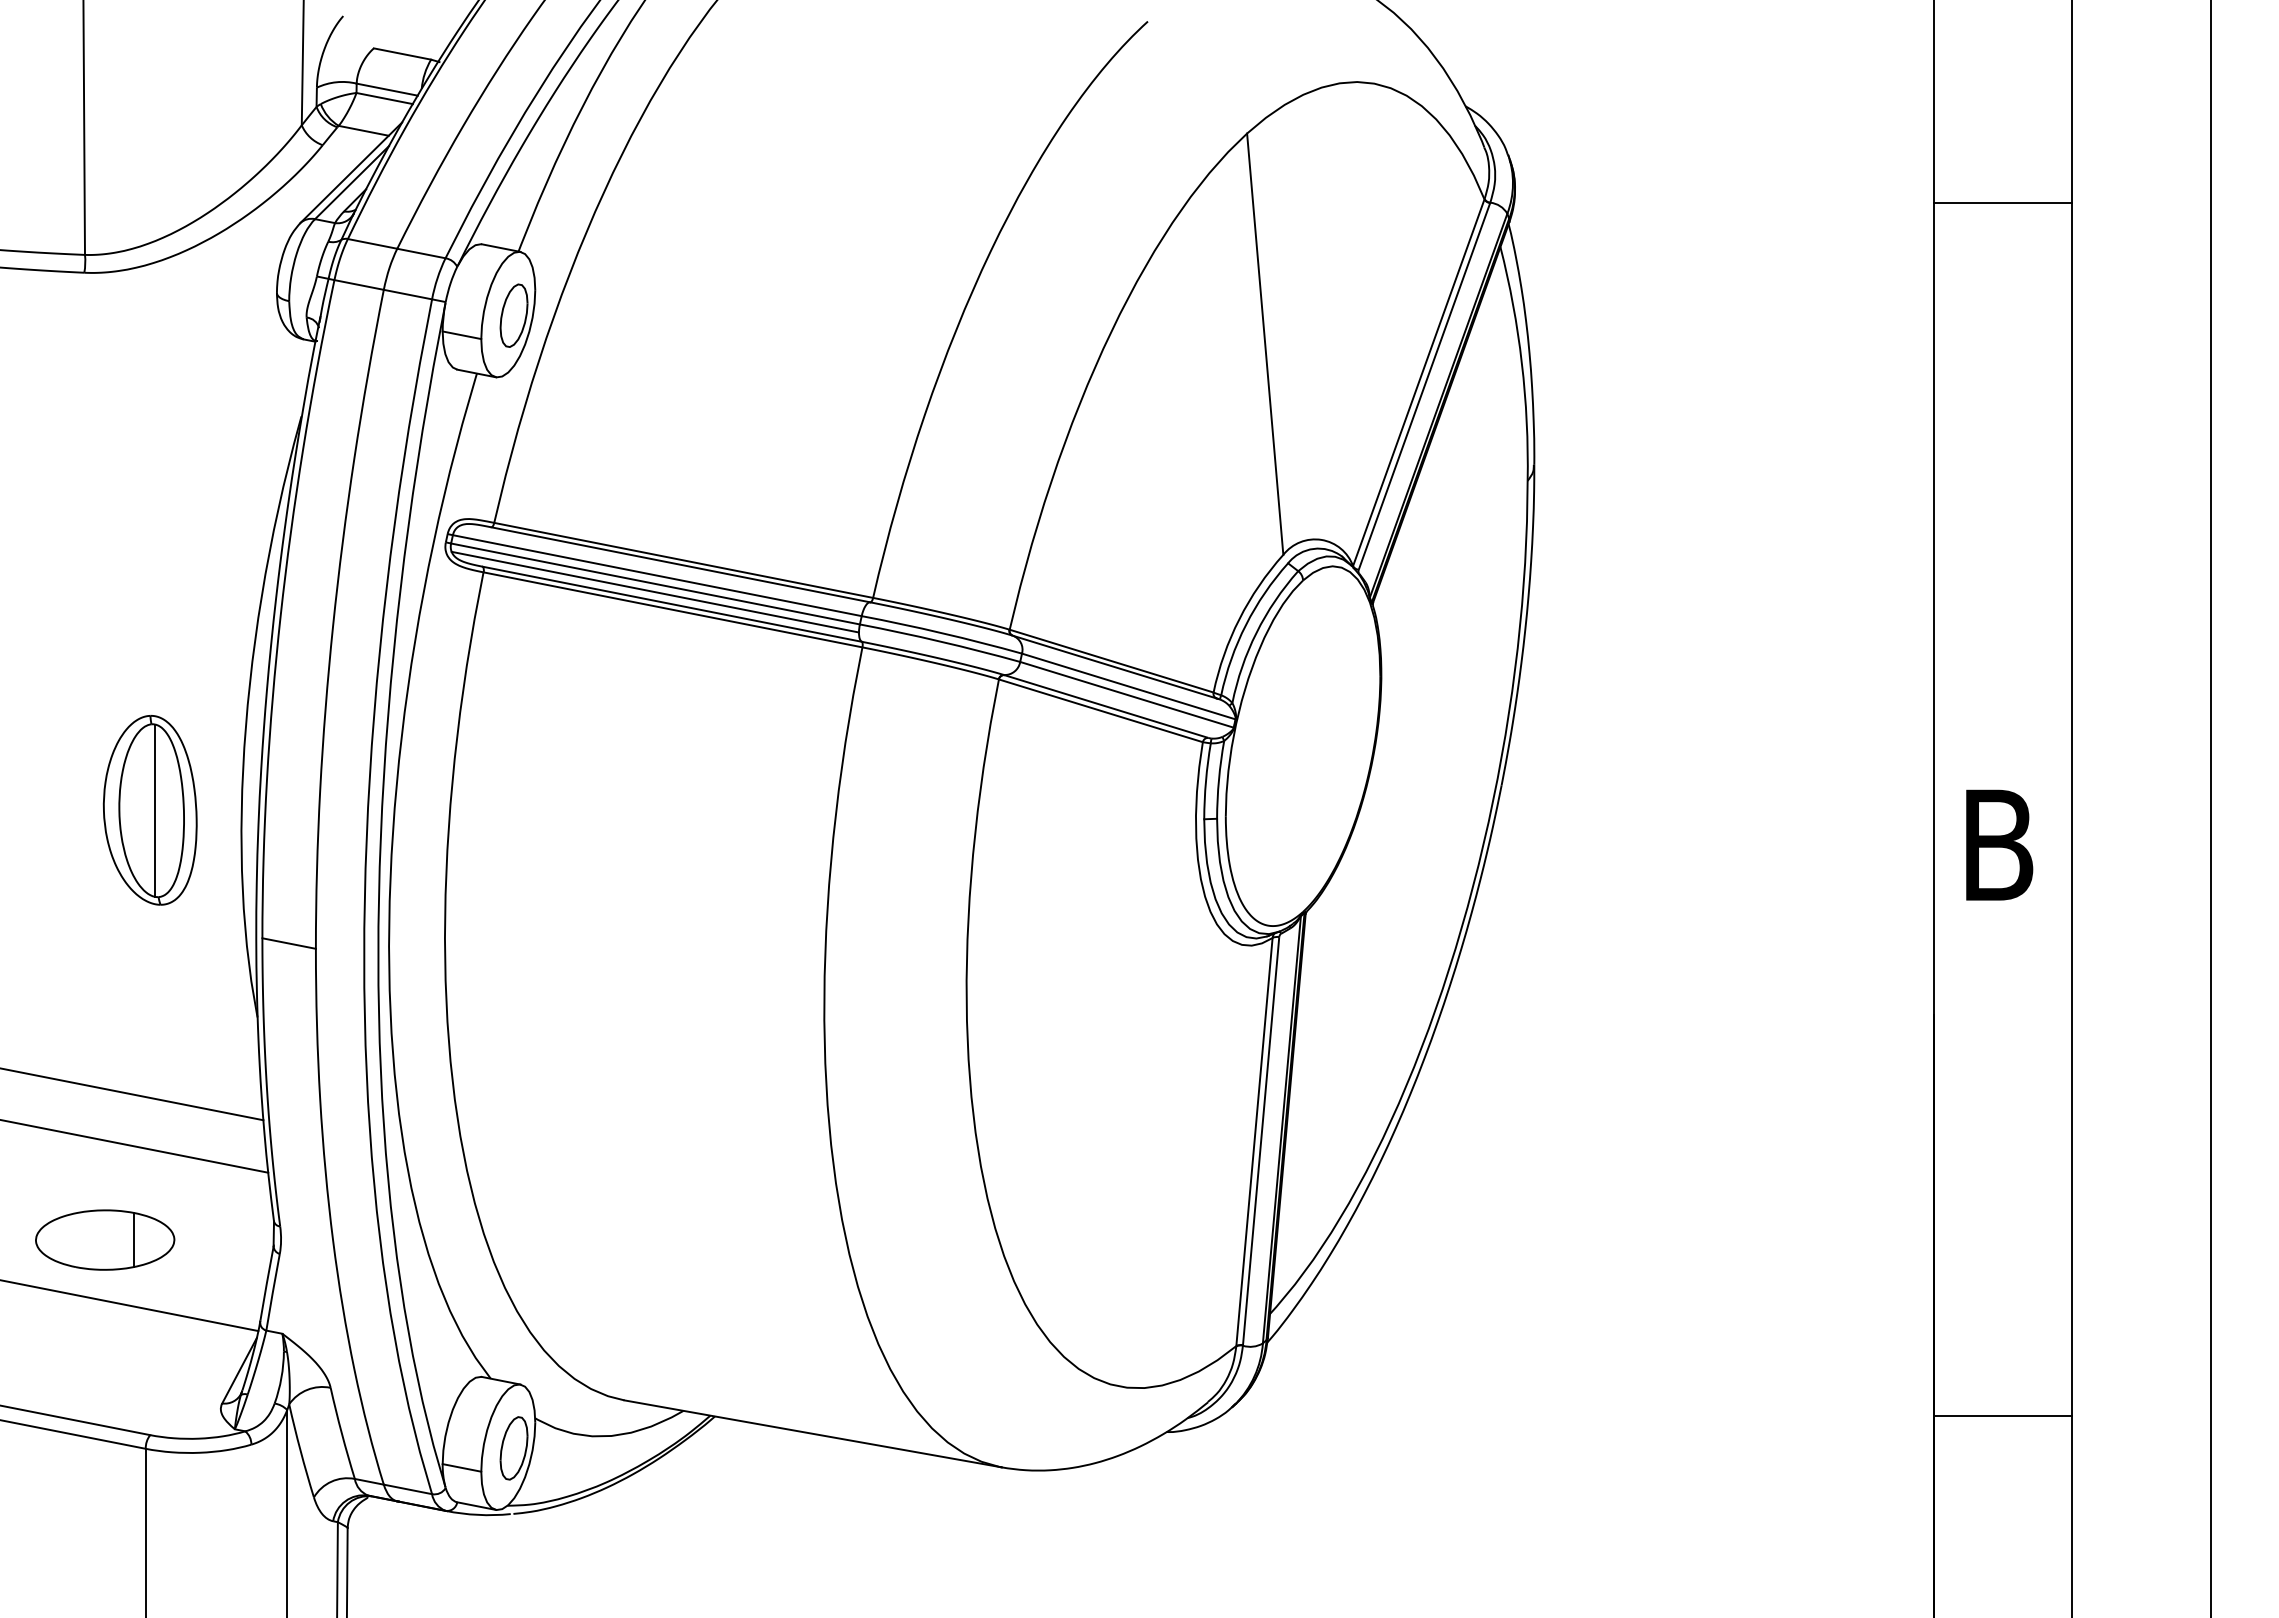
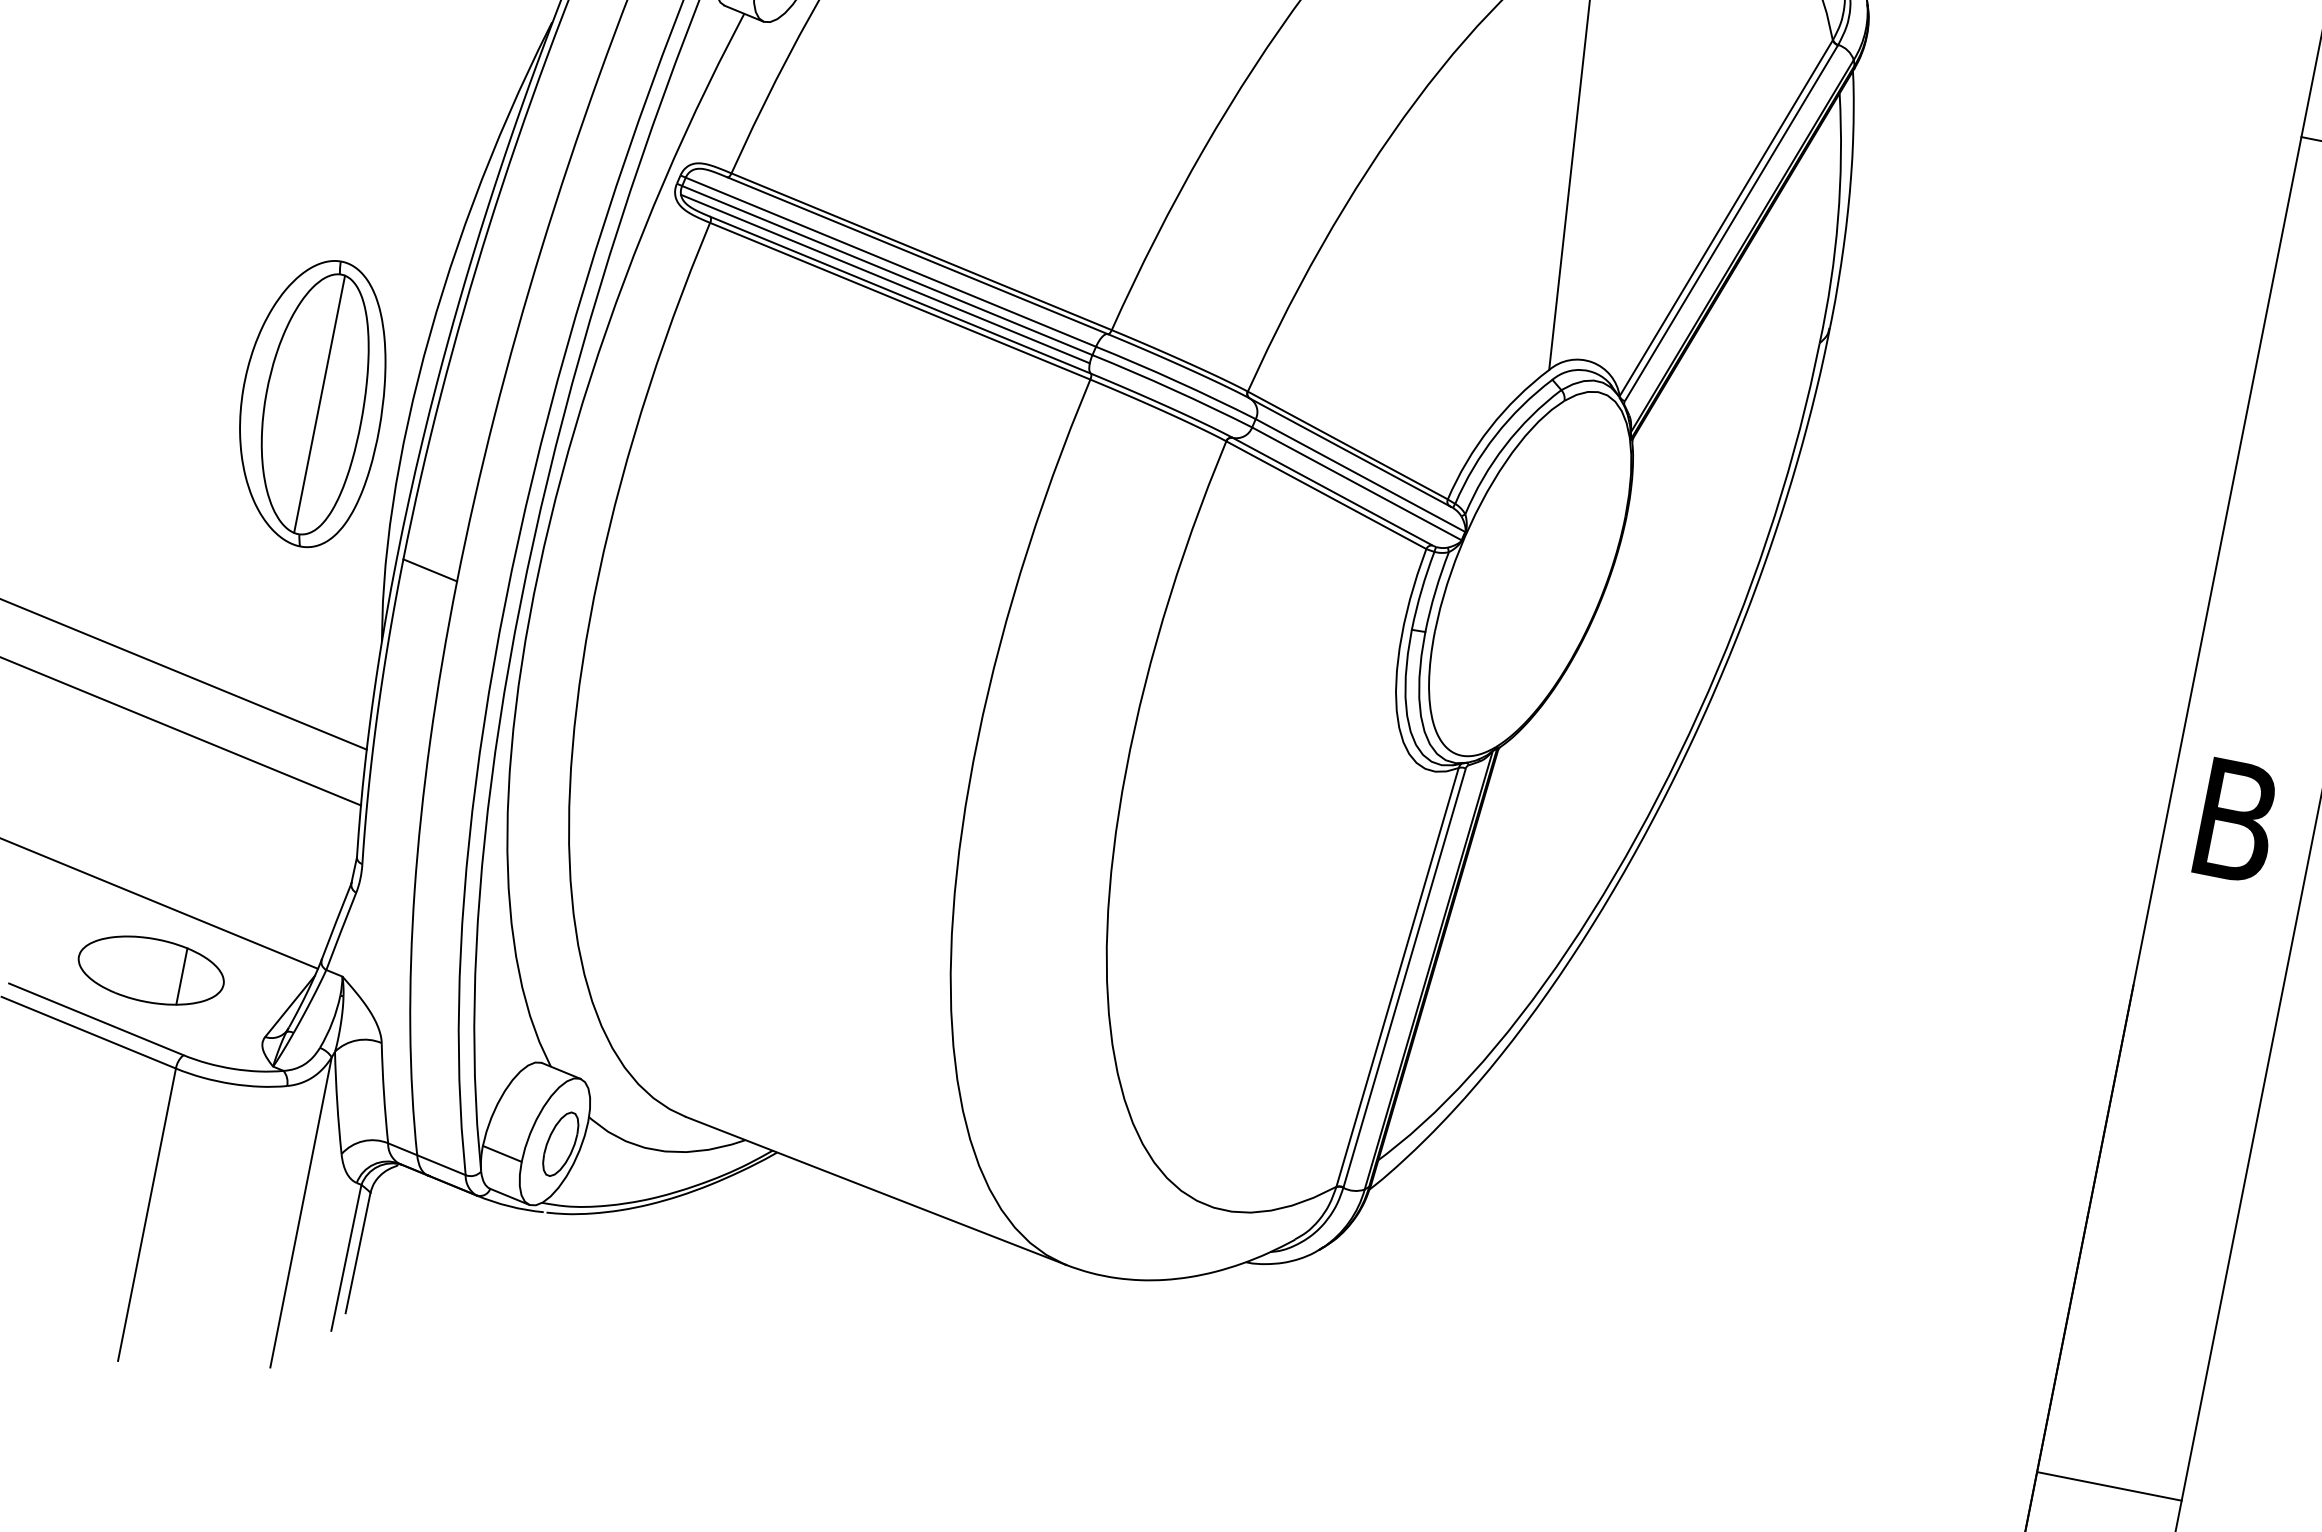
part: (150, 810) -> (312, 402), size x1.43
part: (105, 1239) -> (151, 970), moved
line: (2002, 1416) -> (2108, 1486), moved

